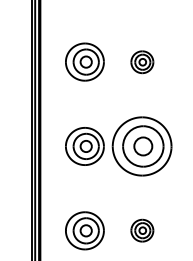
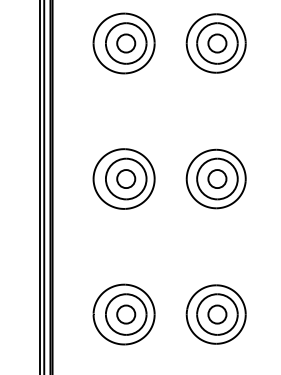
part: (142, 62) -> (216, 44), size x1.67
part: (142, 146) -> (216, 179), size x0.62
part: (142, 230) -> (216, 314), size x1.67

